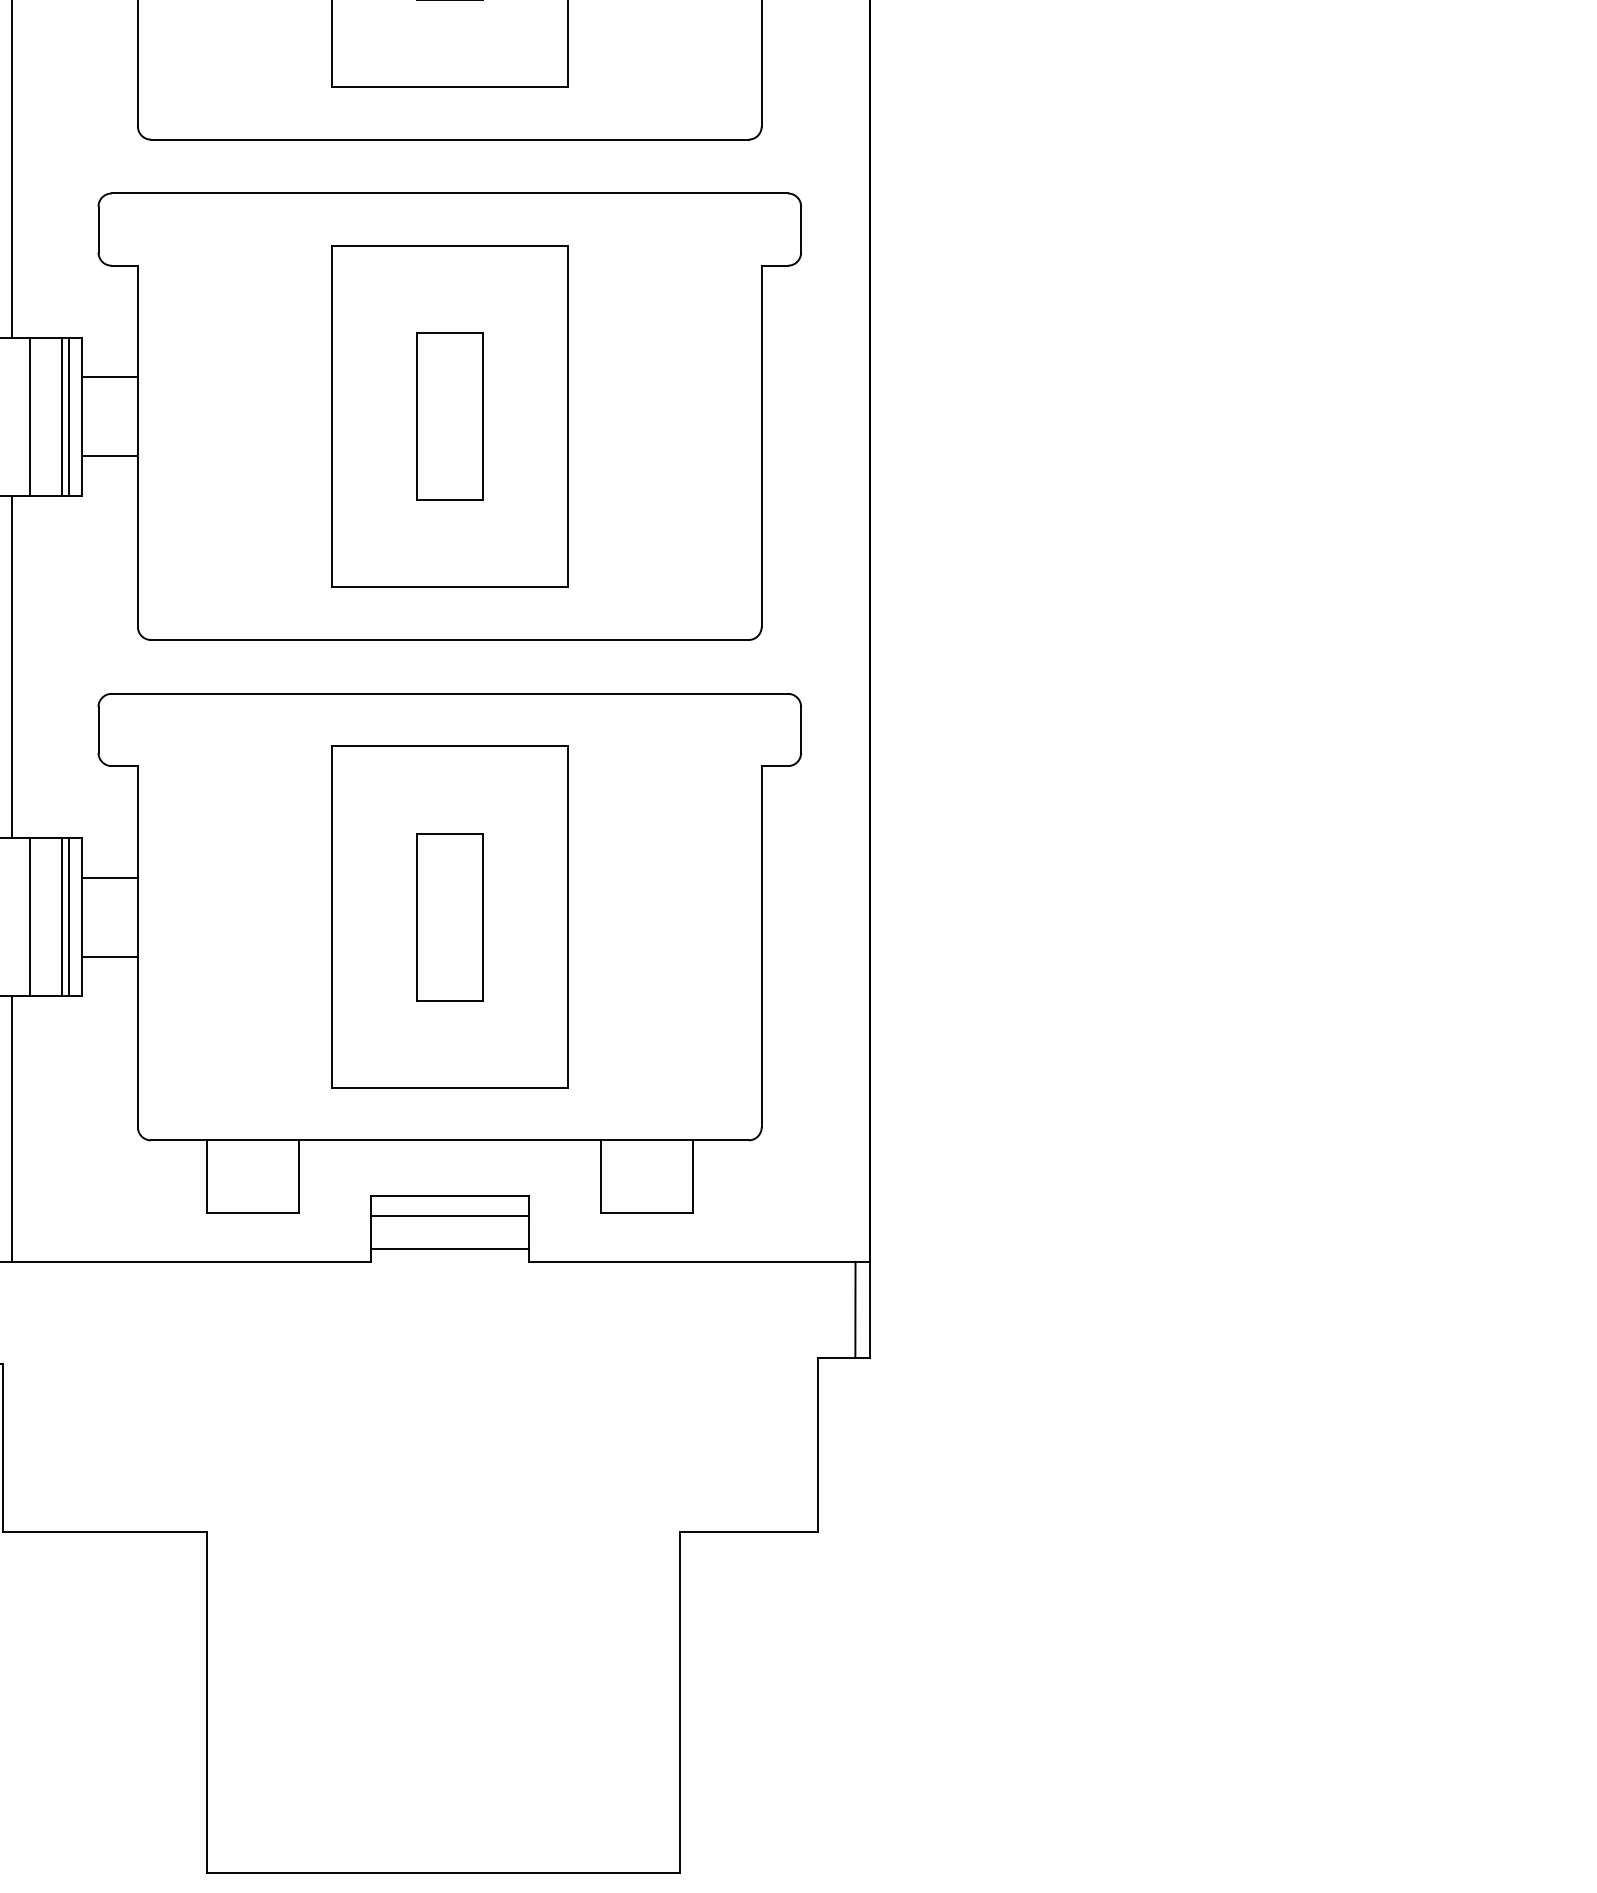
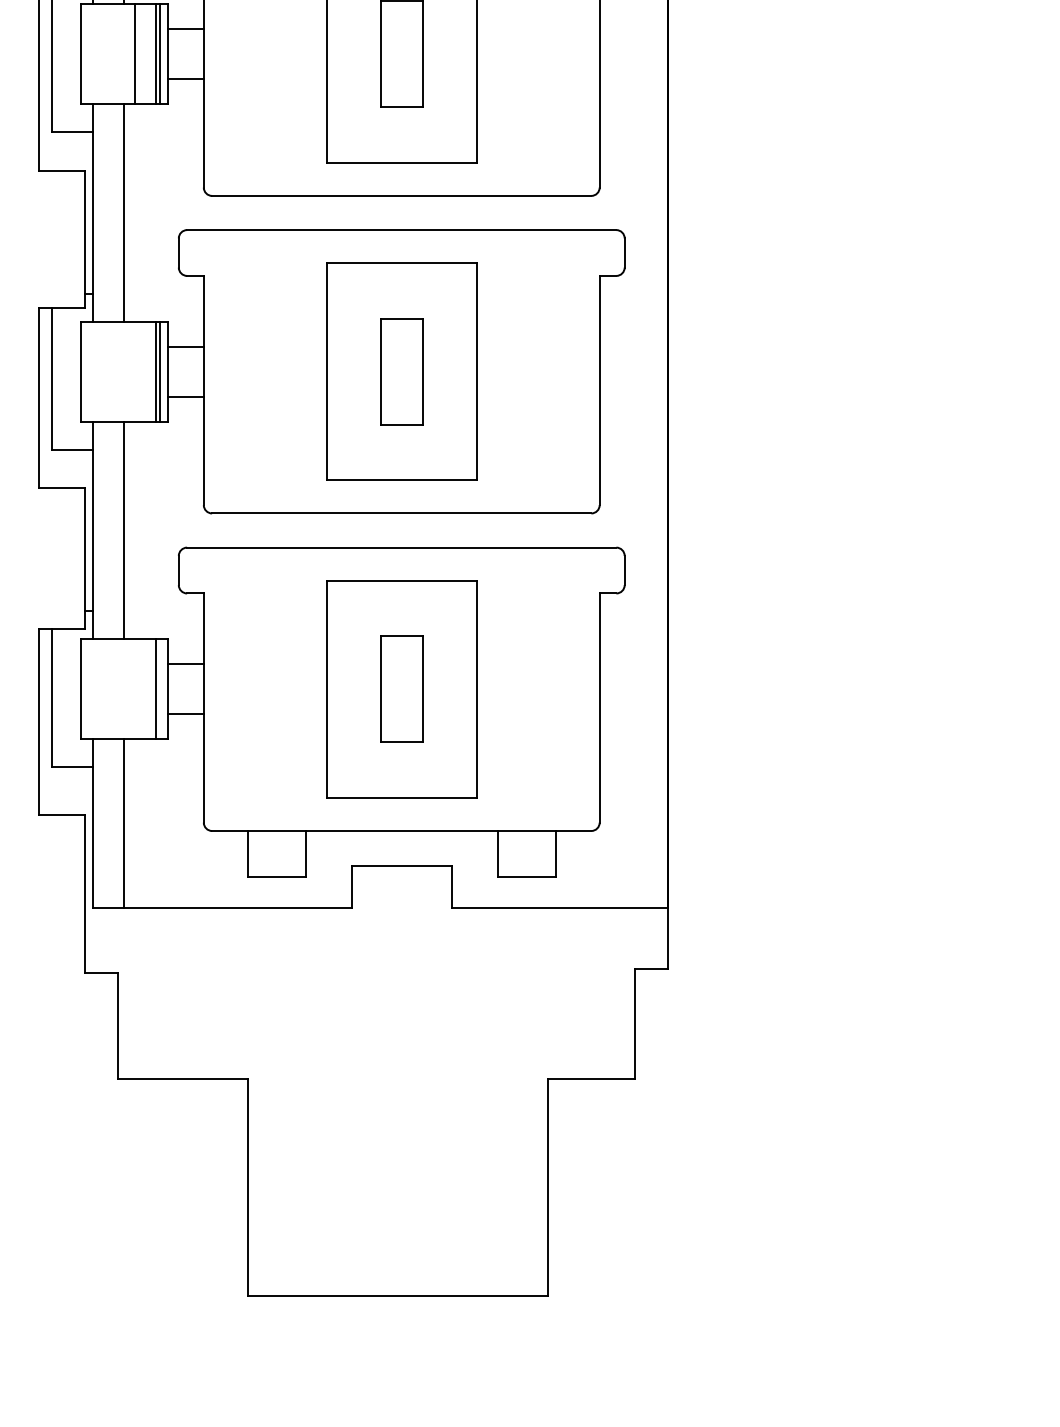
line: (30, 416) -> (135, 371), removed
line: (30, 917) -> (135, 689), removed
line: (69, 917) -> (160, 689), removed
line: (449, 1215) -> (401, 878), removed
line: (449, 1248) -> (401, 899), removed
line: (855, 1309) -> (659, 938), removed

